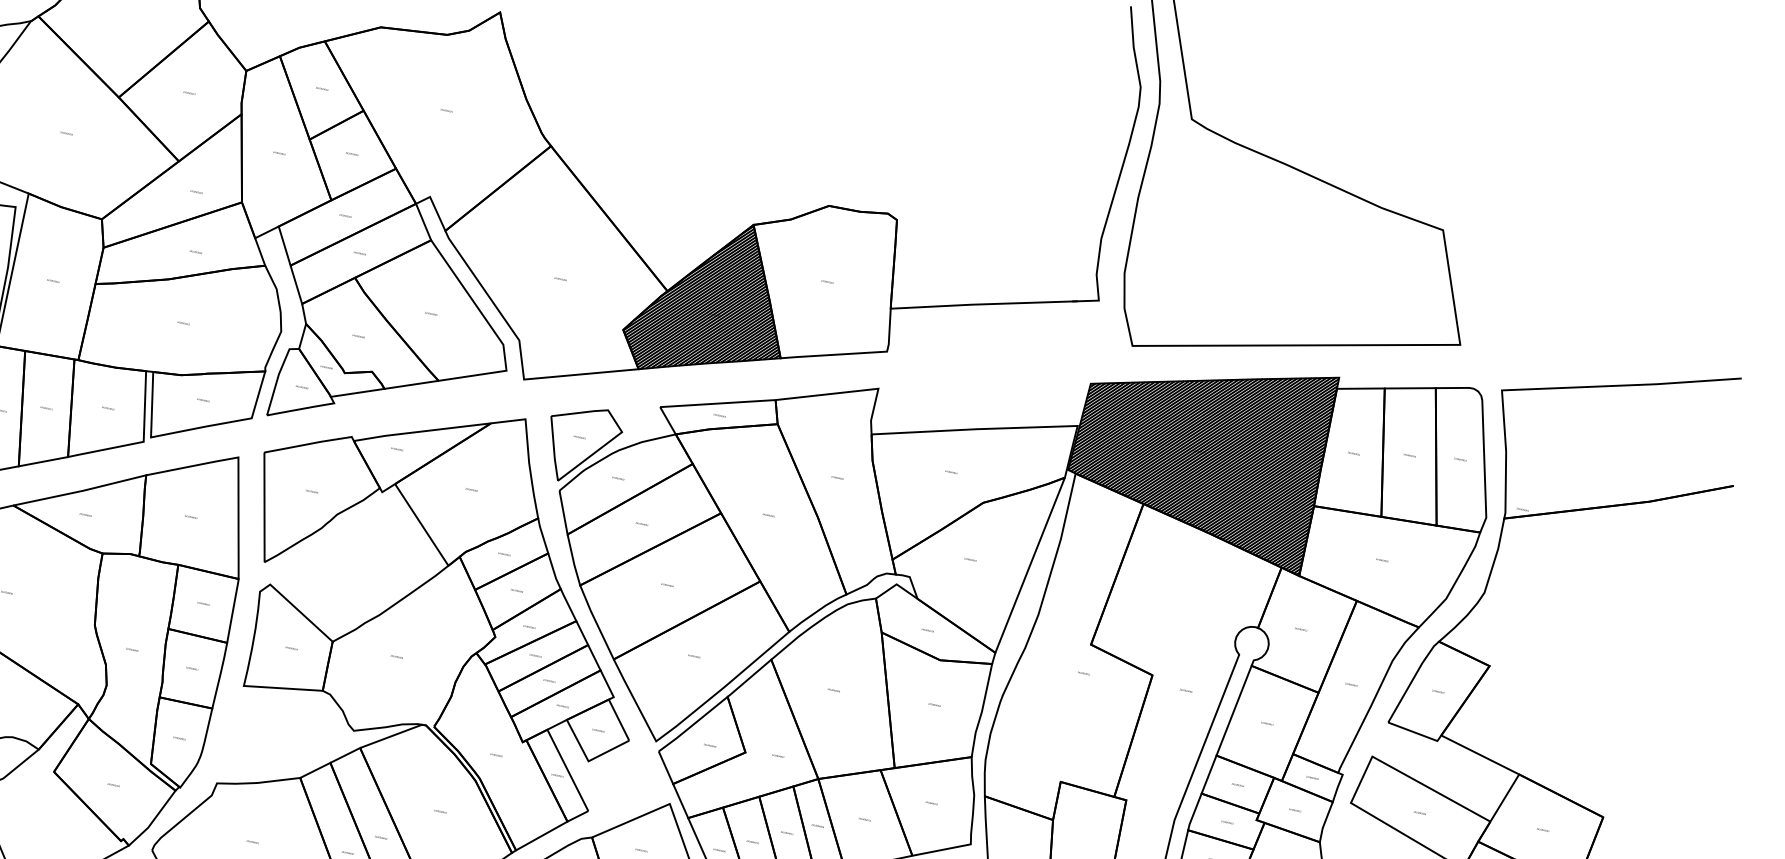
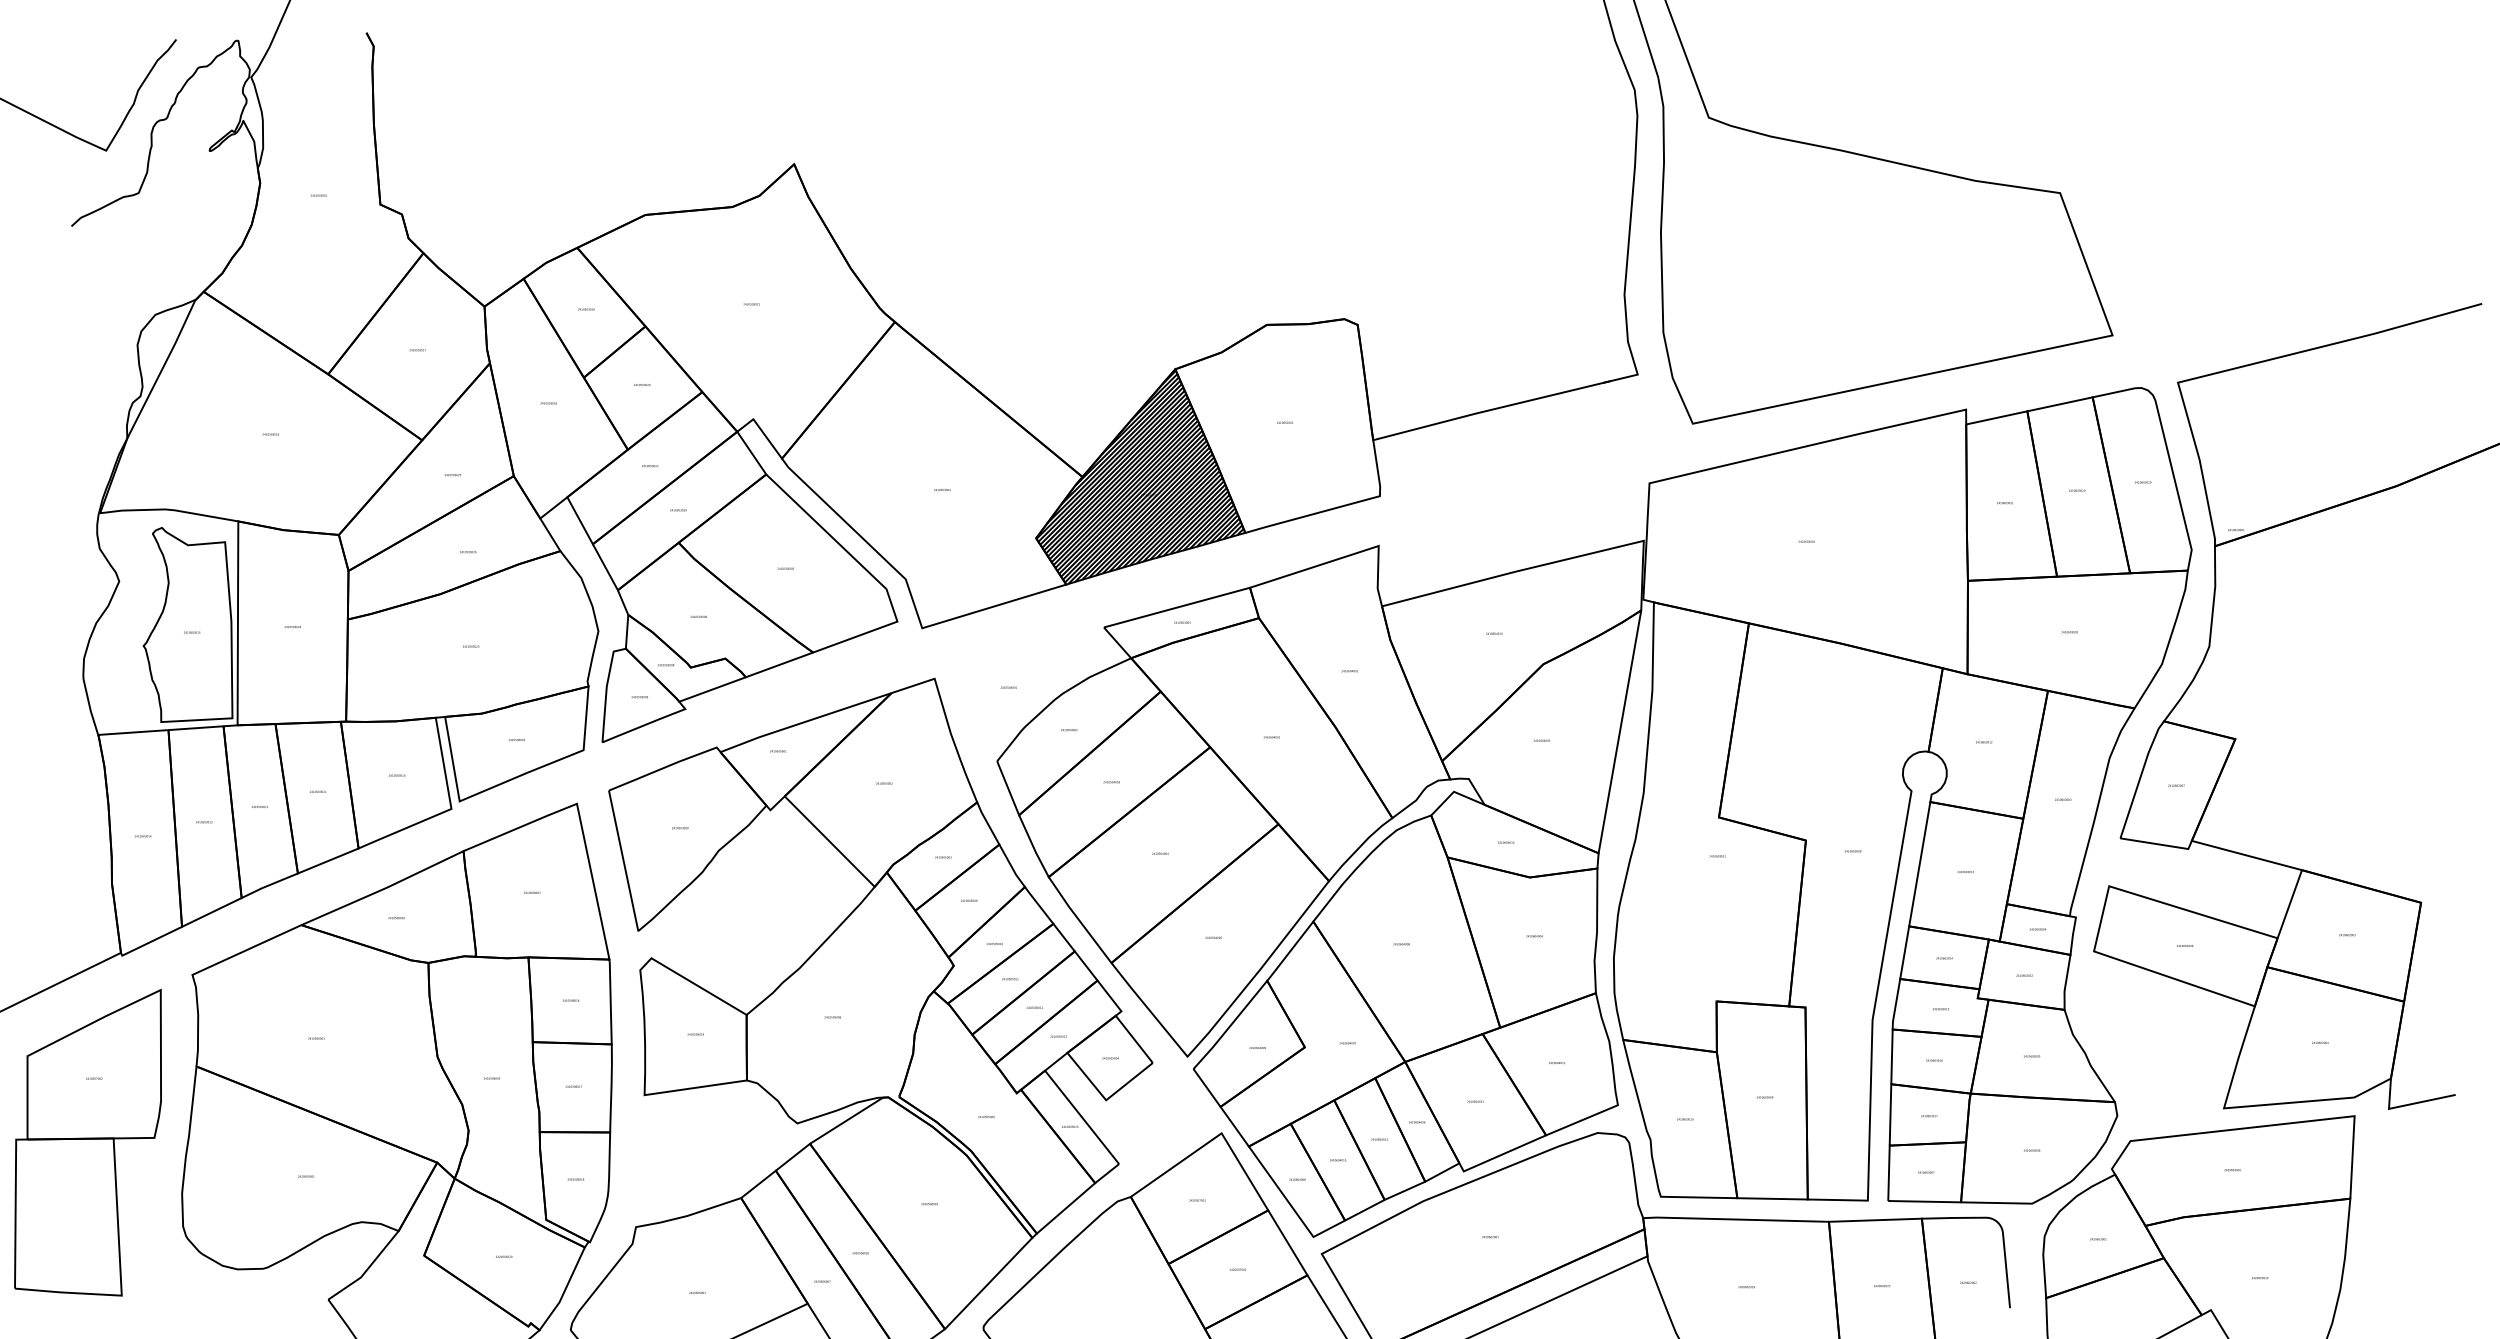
part: (582, 444) -> (1014, 696), removed
hatch: (1198, 451) -> (1805, 541), removed

